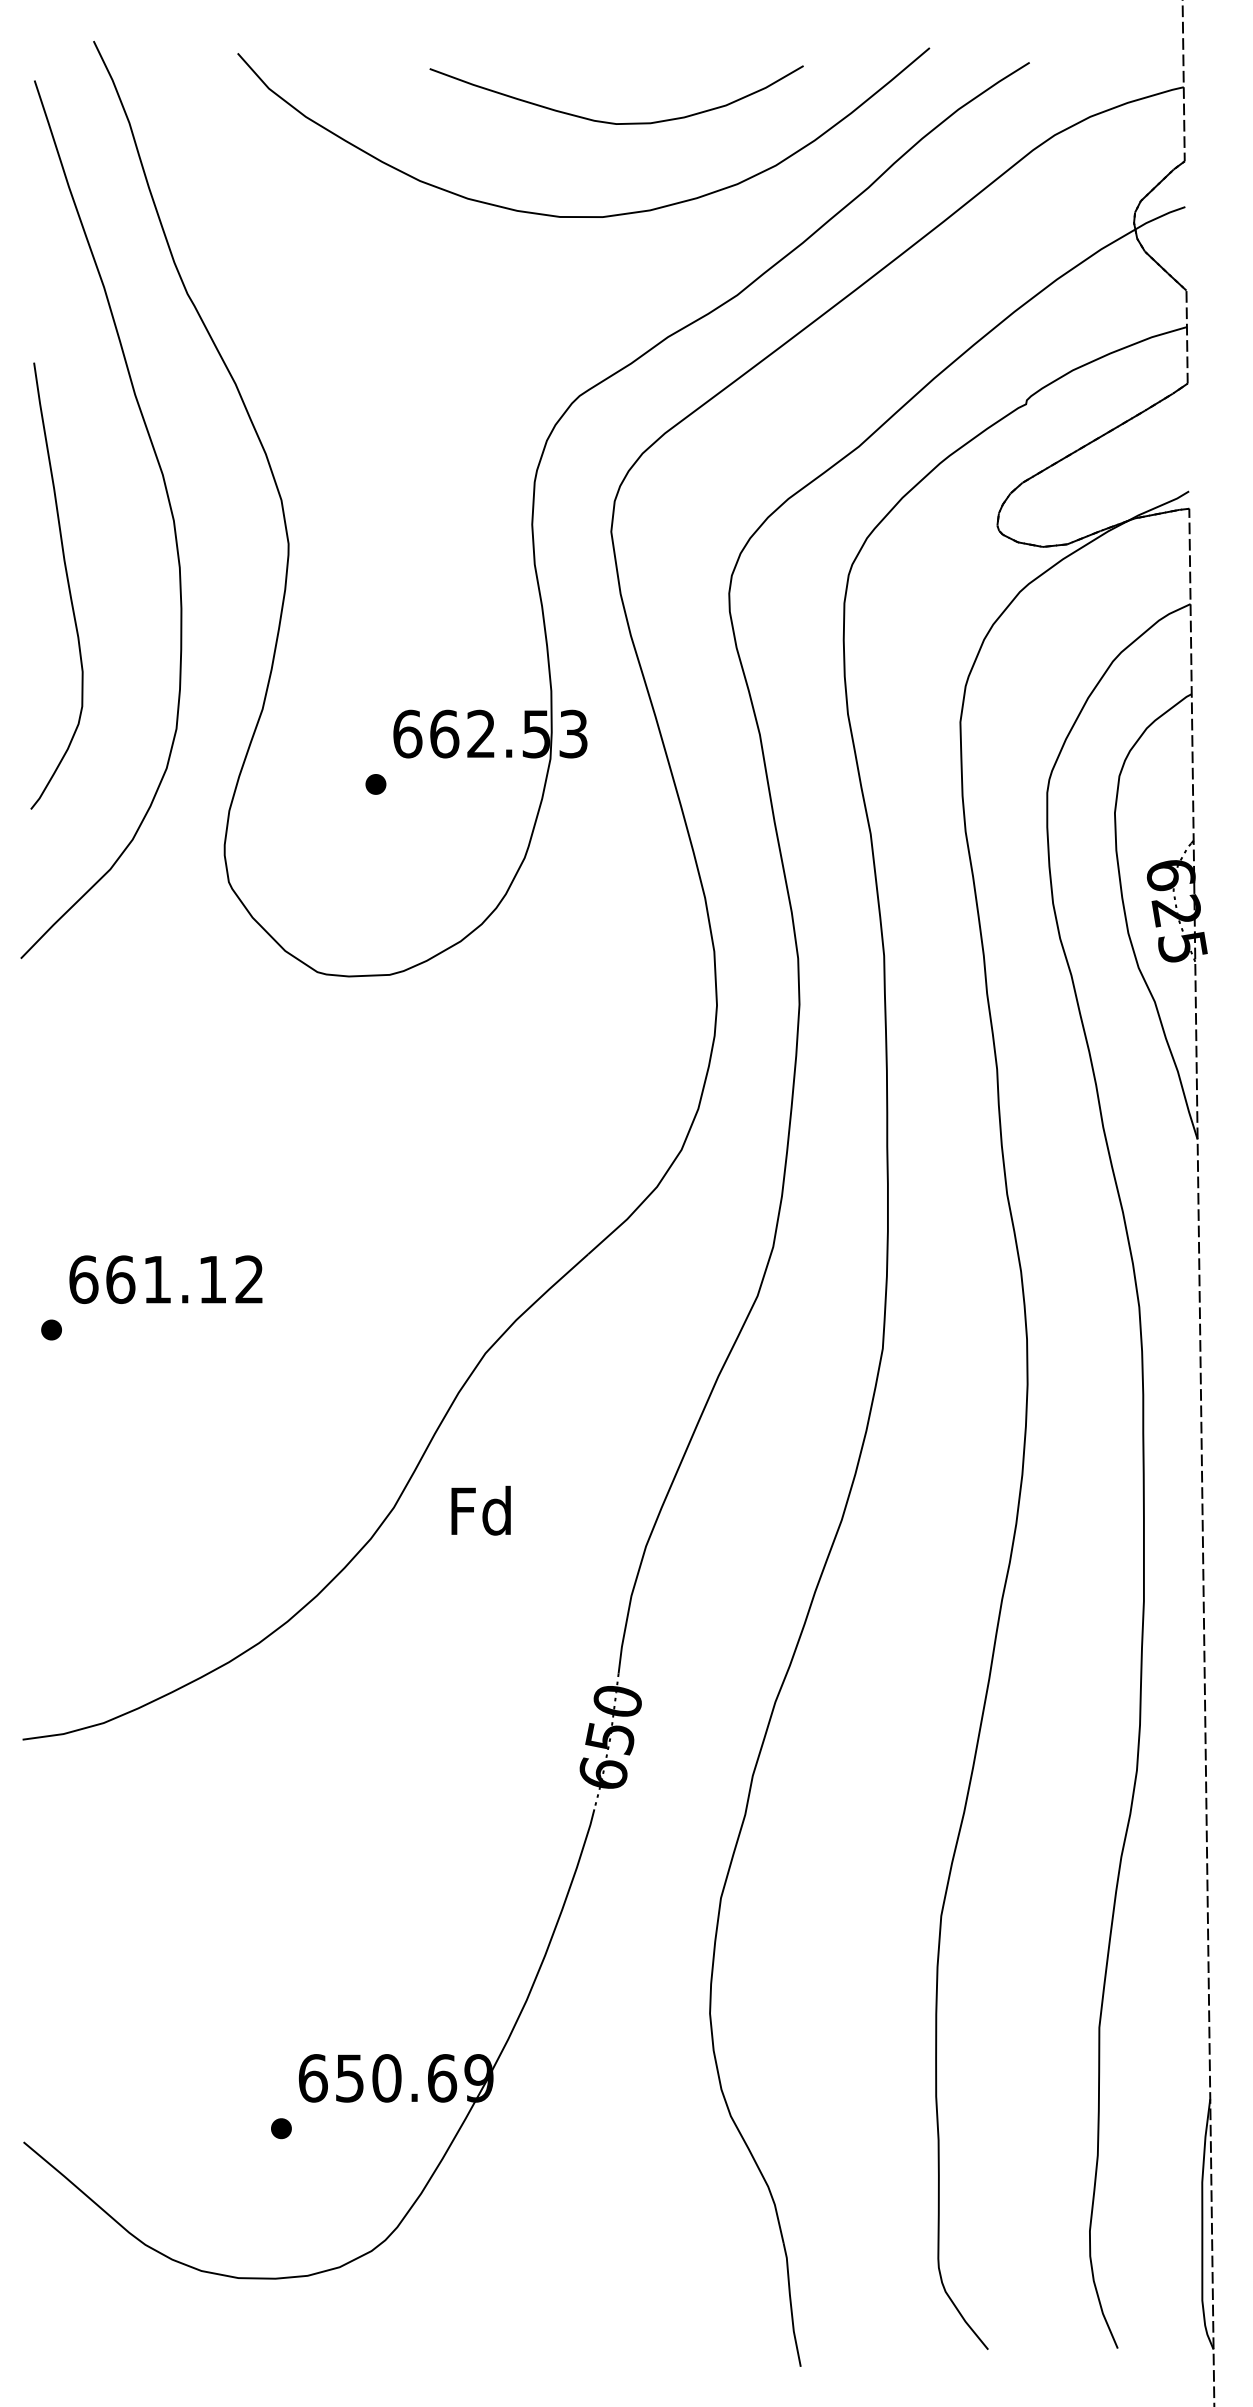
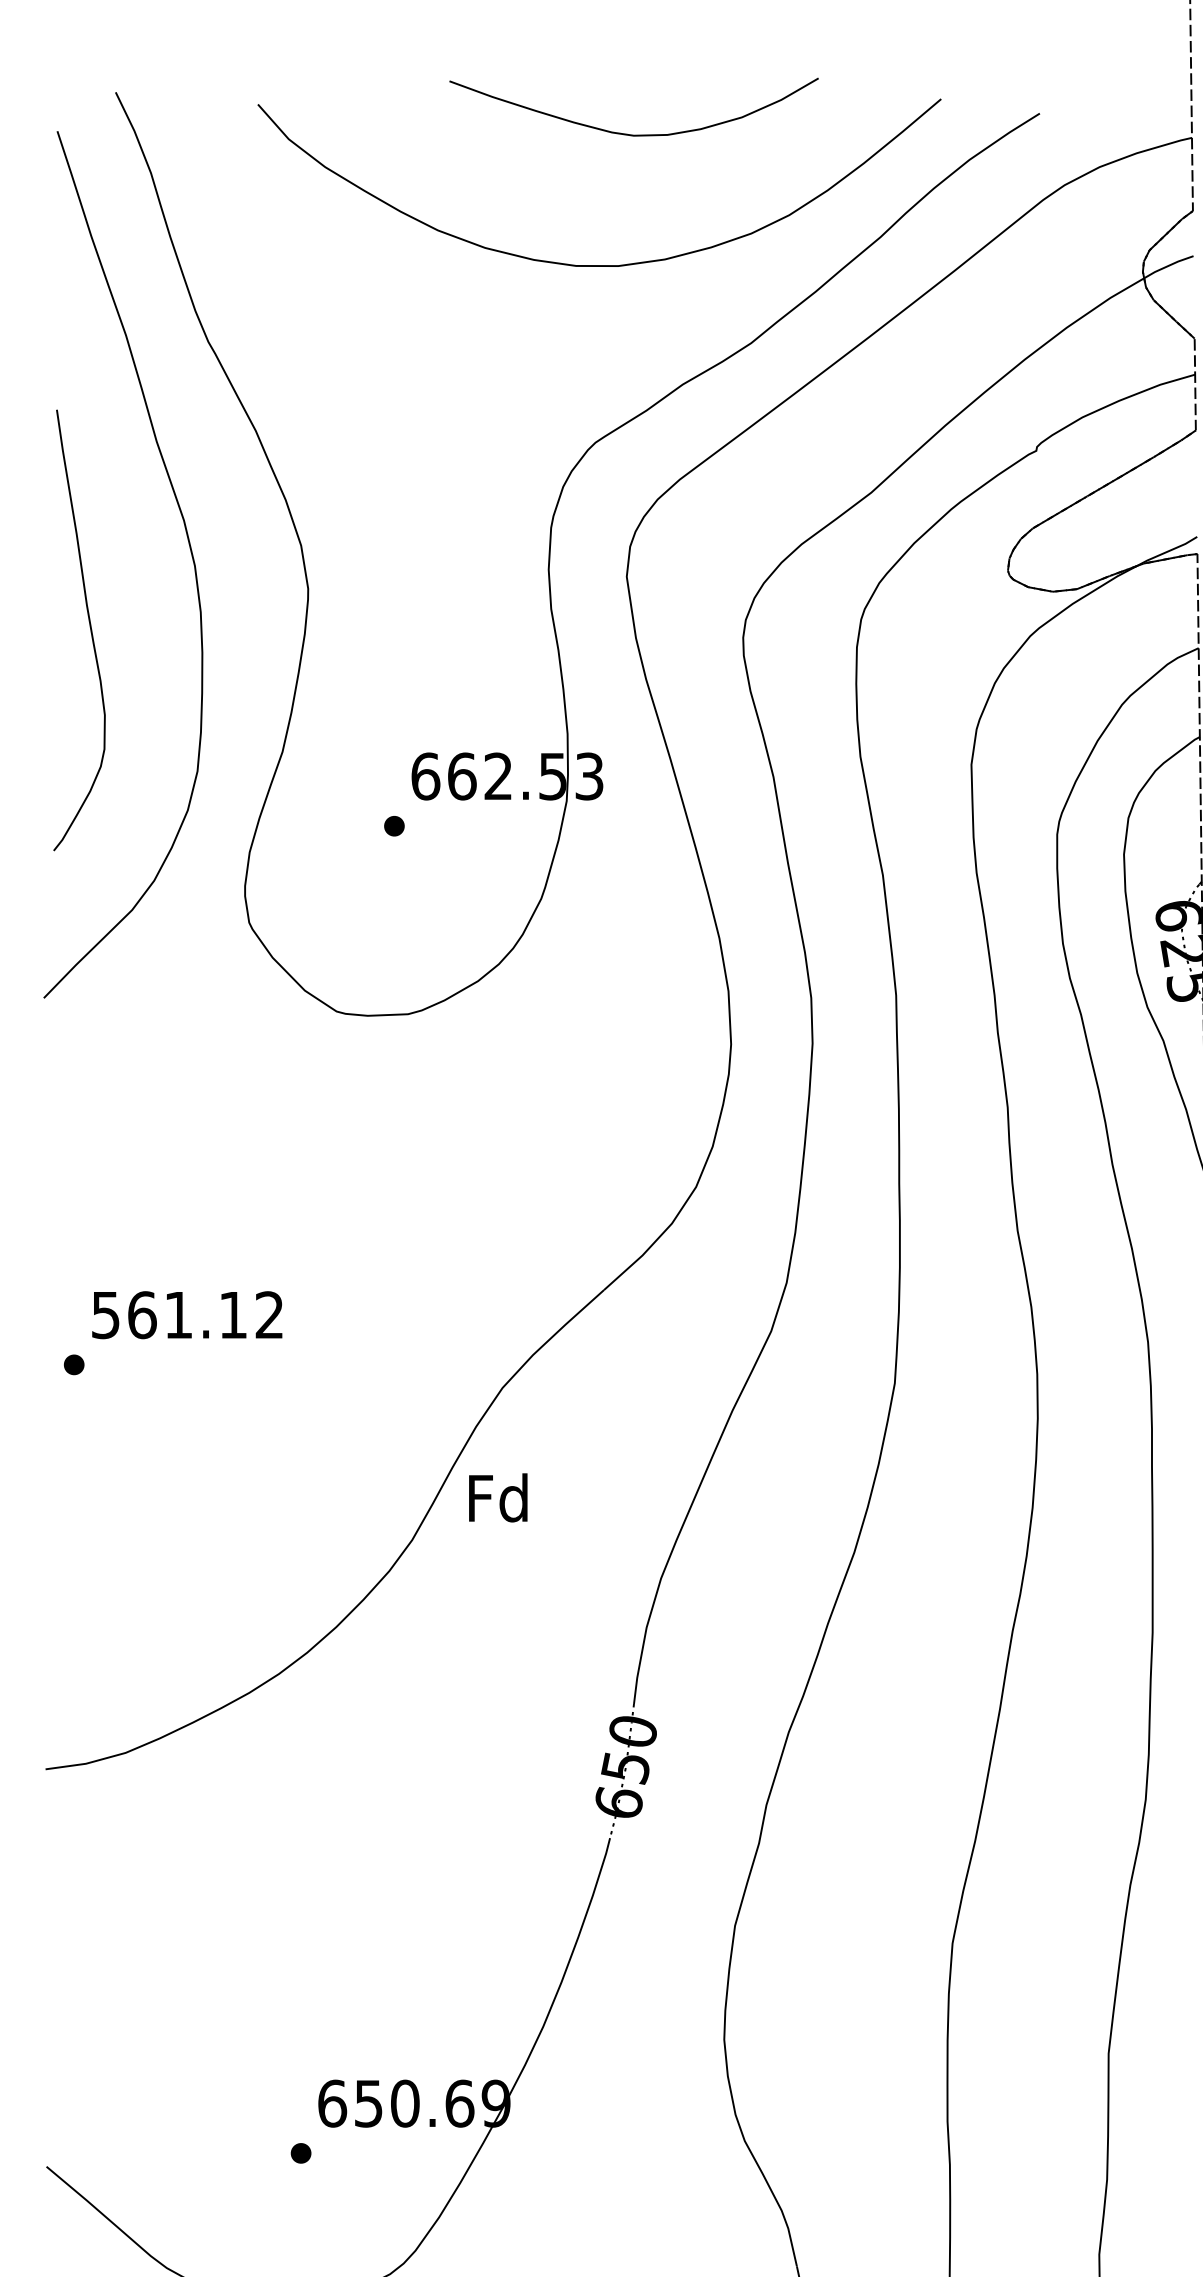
curve: (614, 122) -> (631, 134), moved
text: (83, 1279) -> (105, 1314), 661.12 -> 561.12
text: (480, 1510) -> (497, 1497), moved

